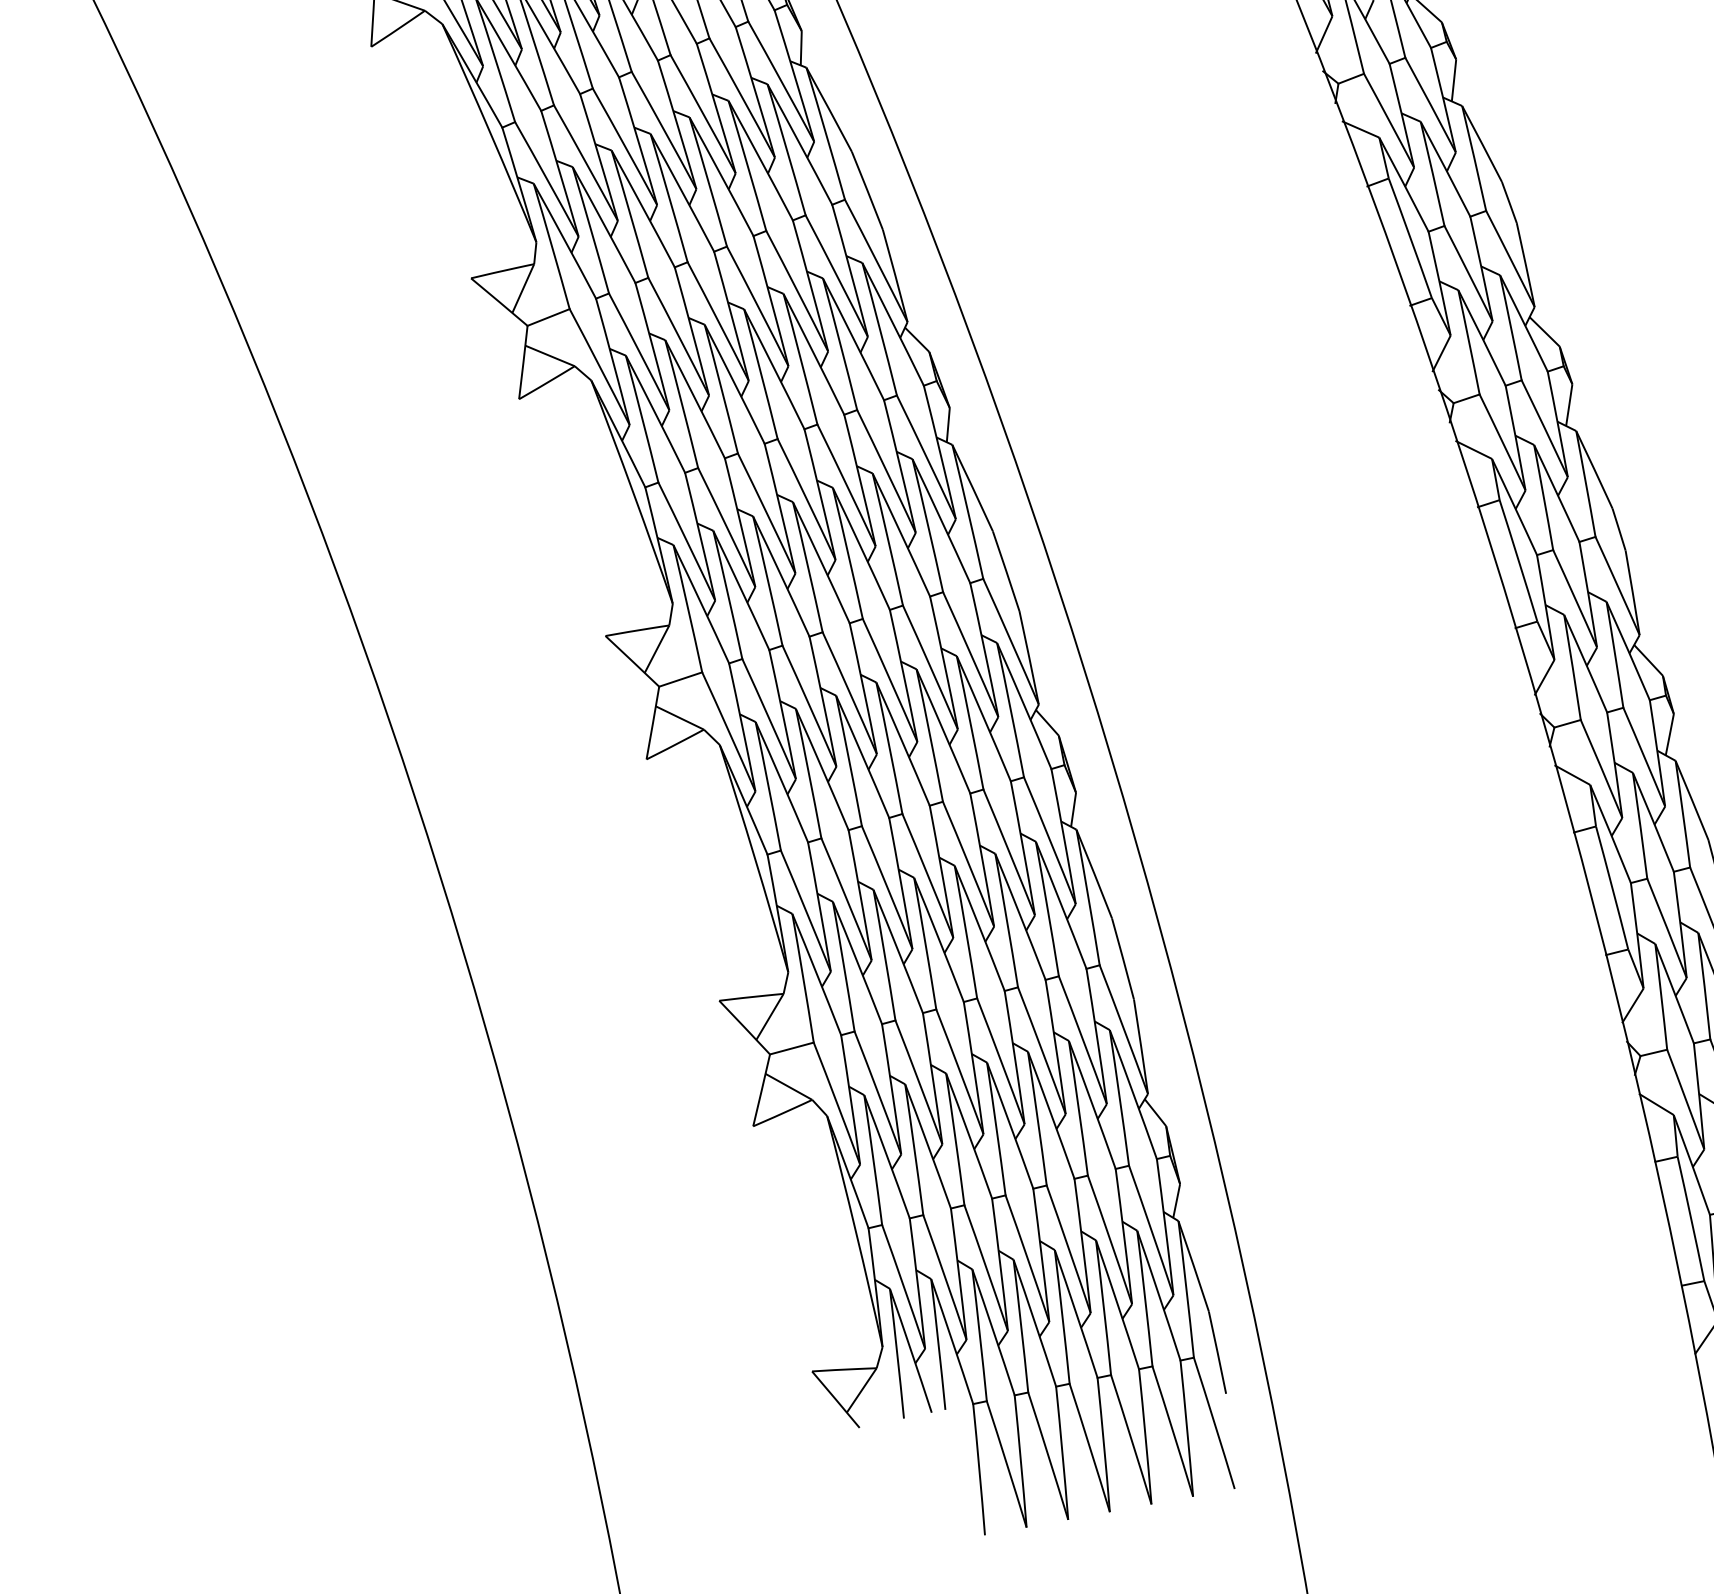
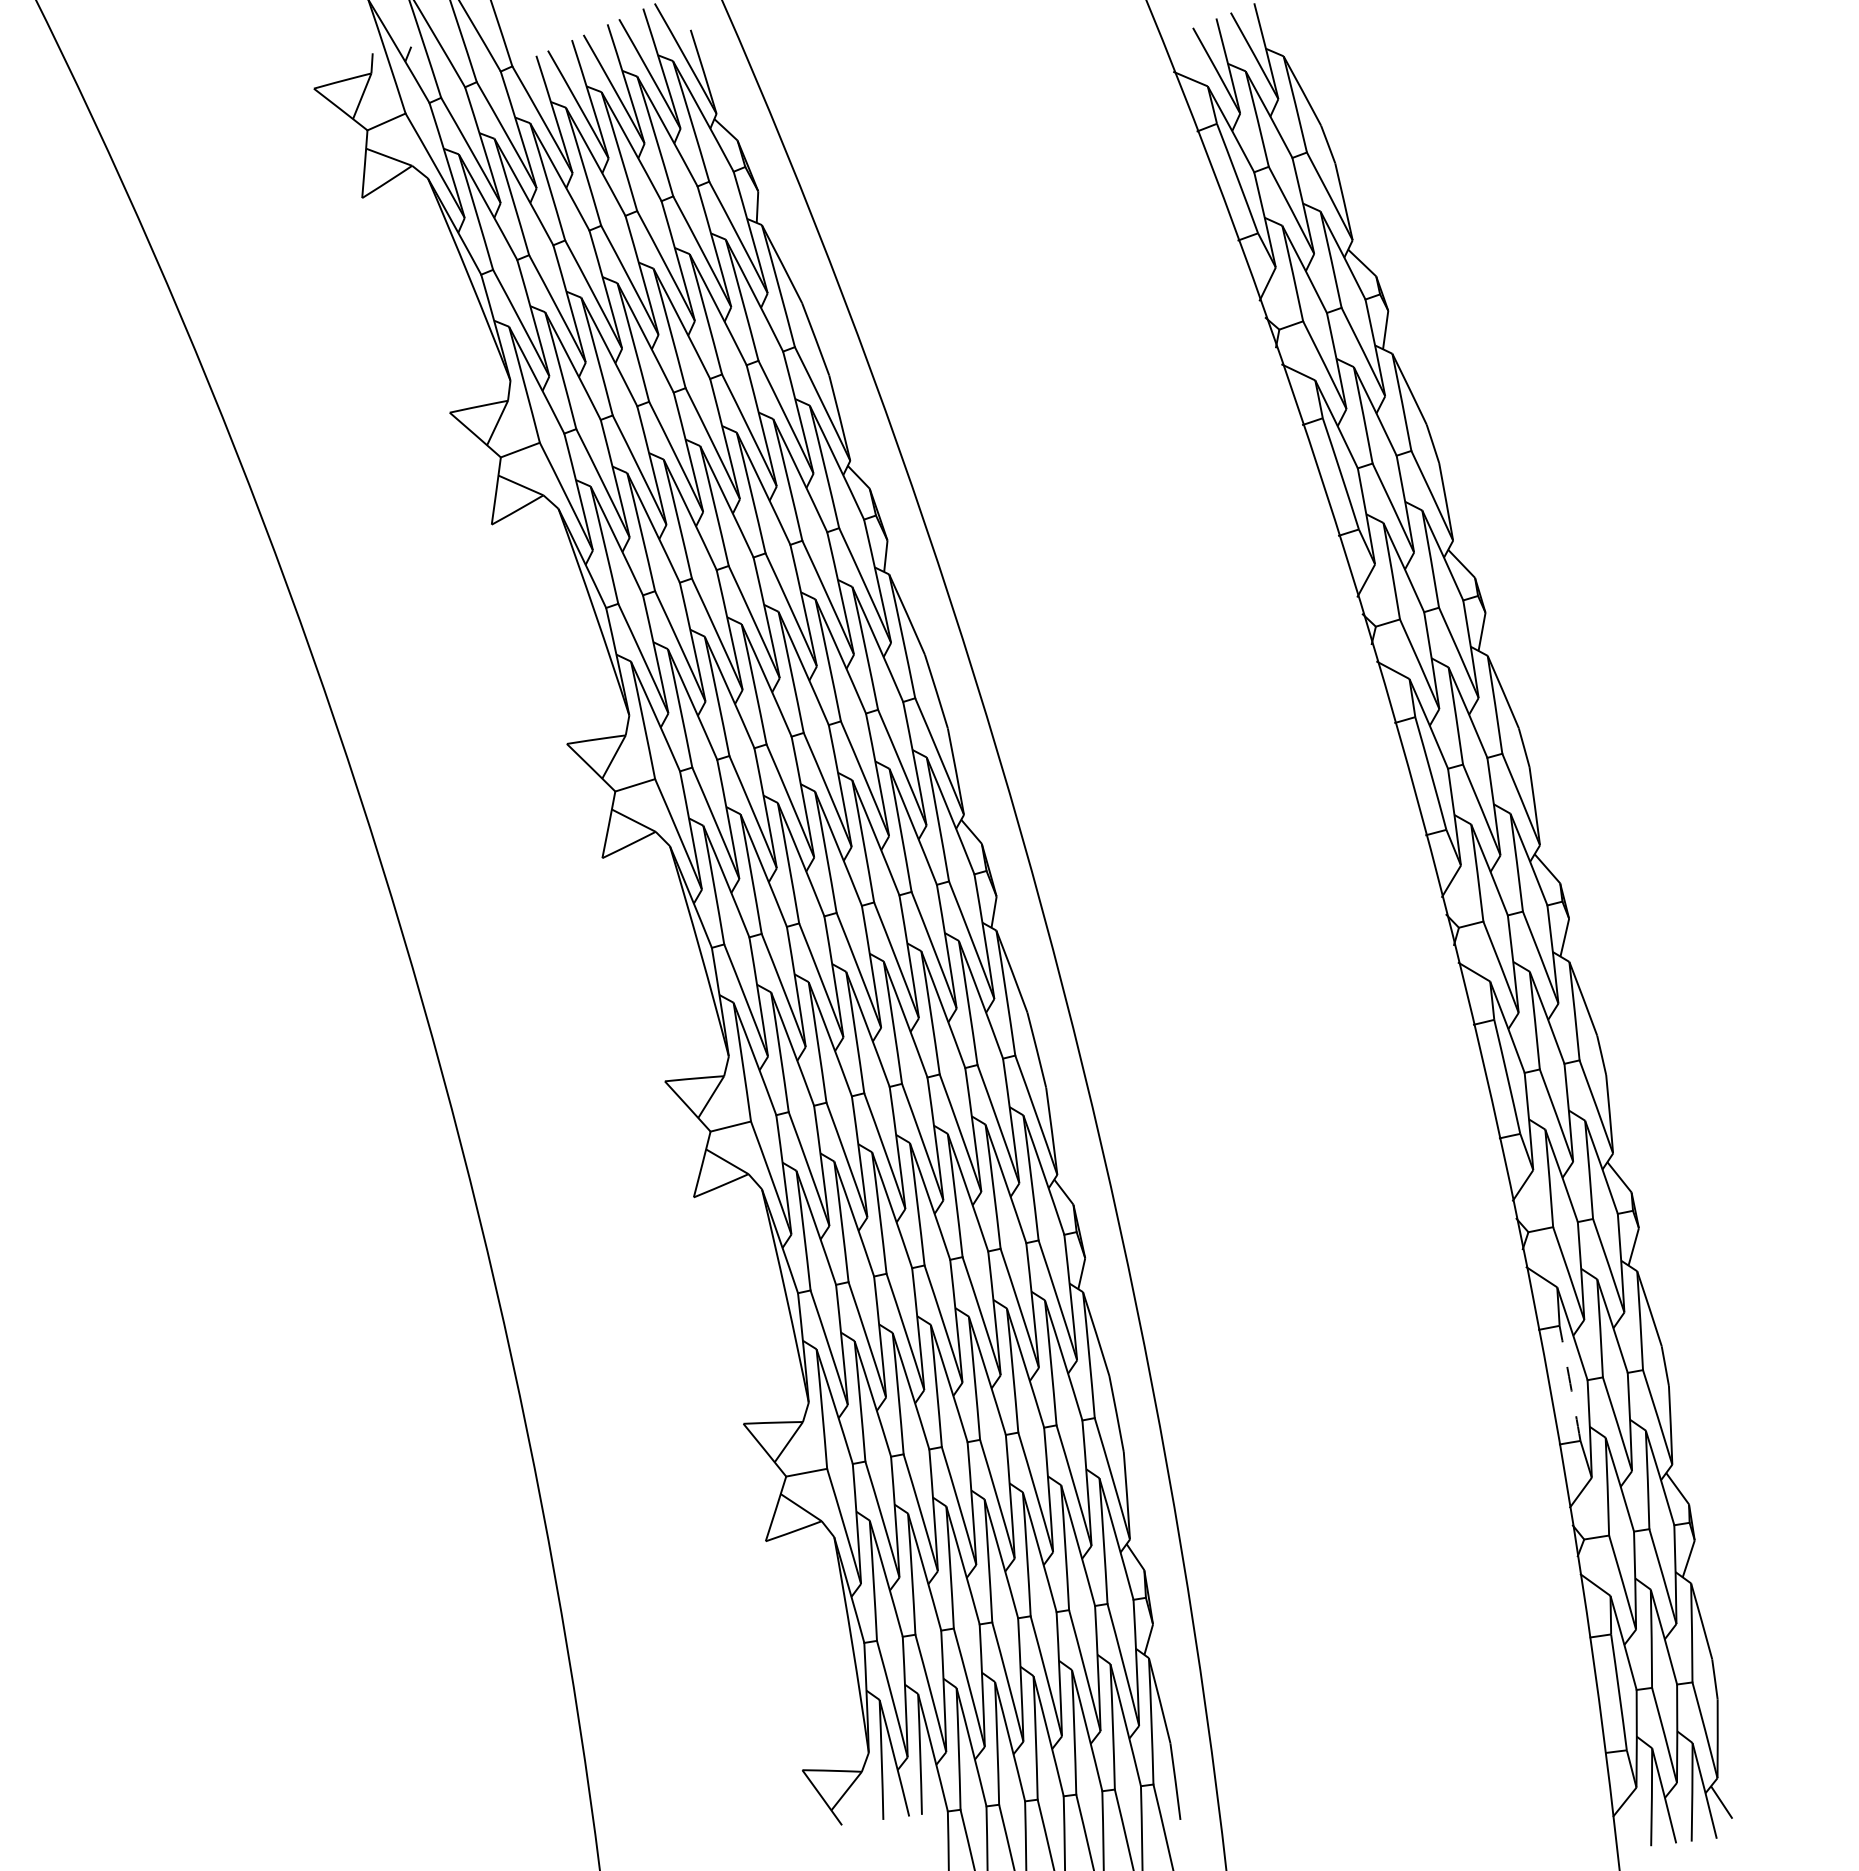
arc: (1612, 888) -> (1570, 1383), solid -> dashed

